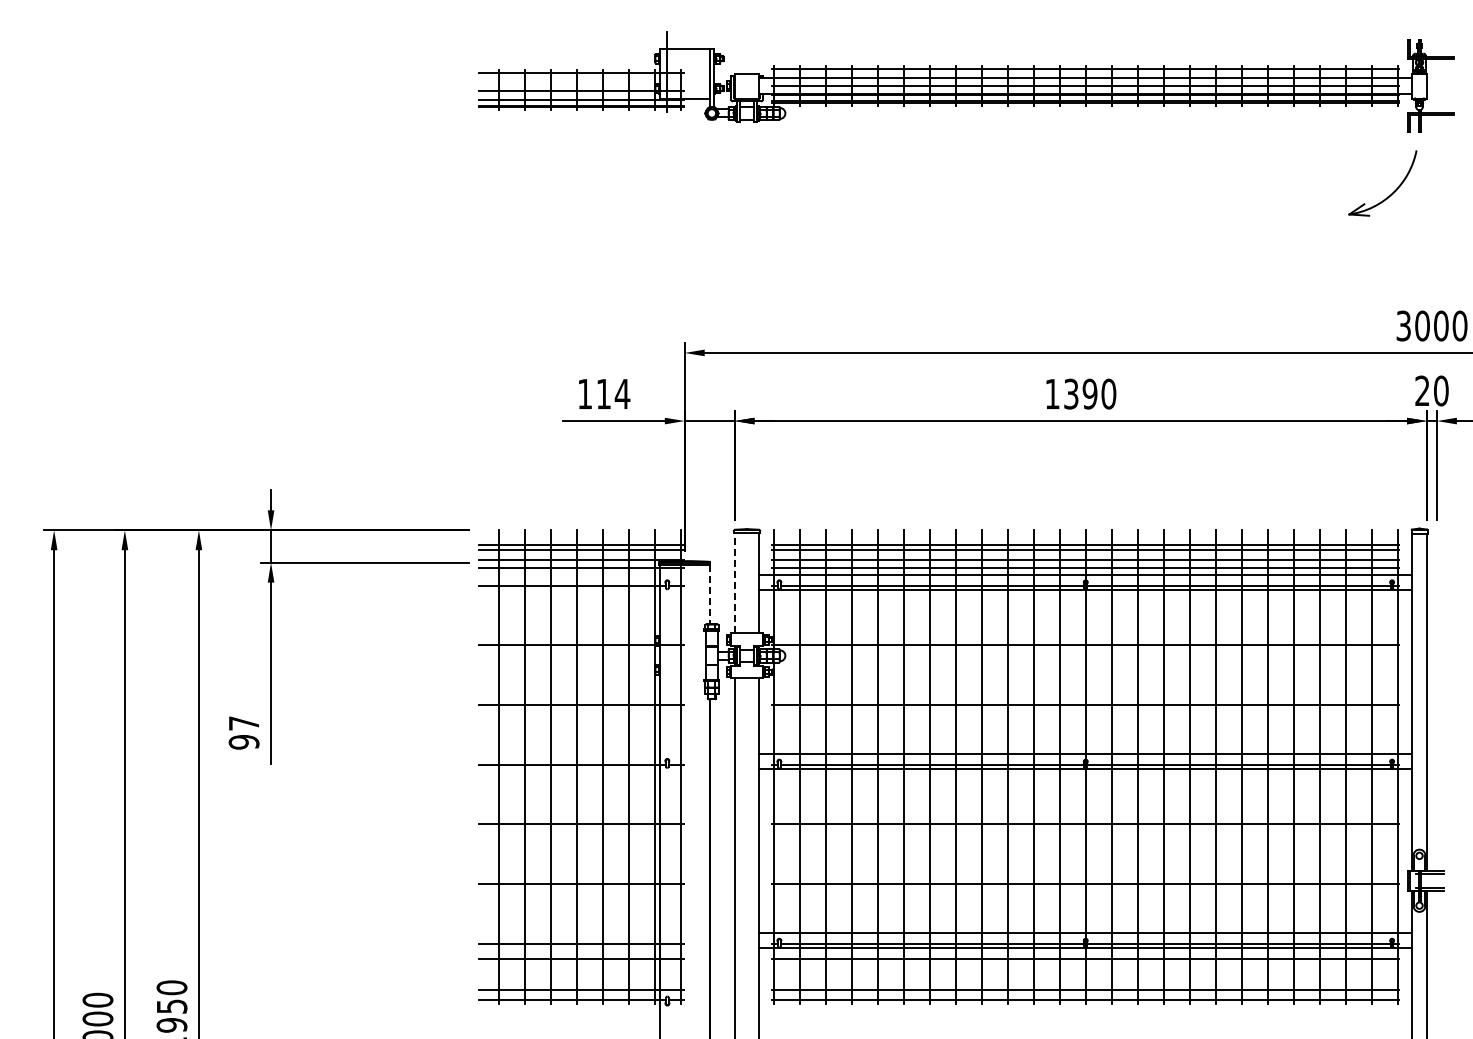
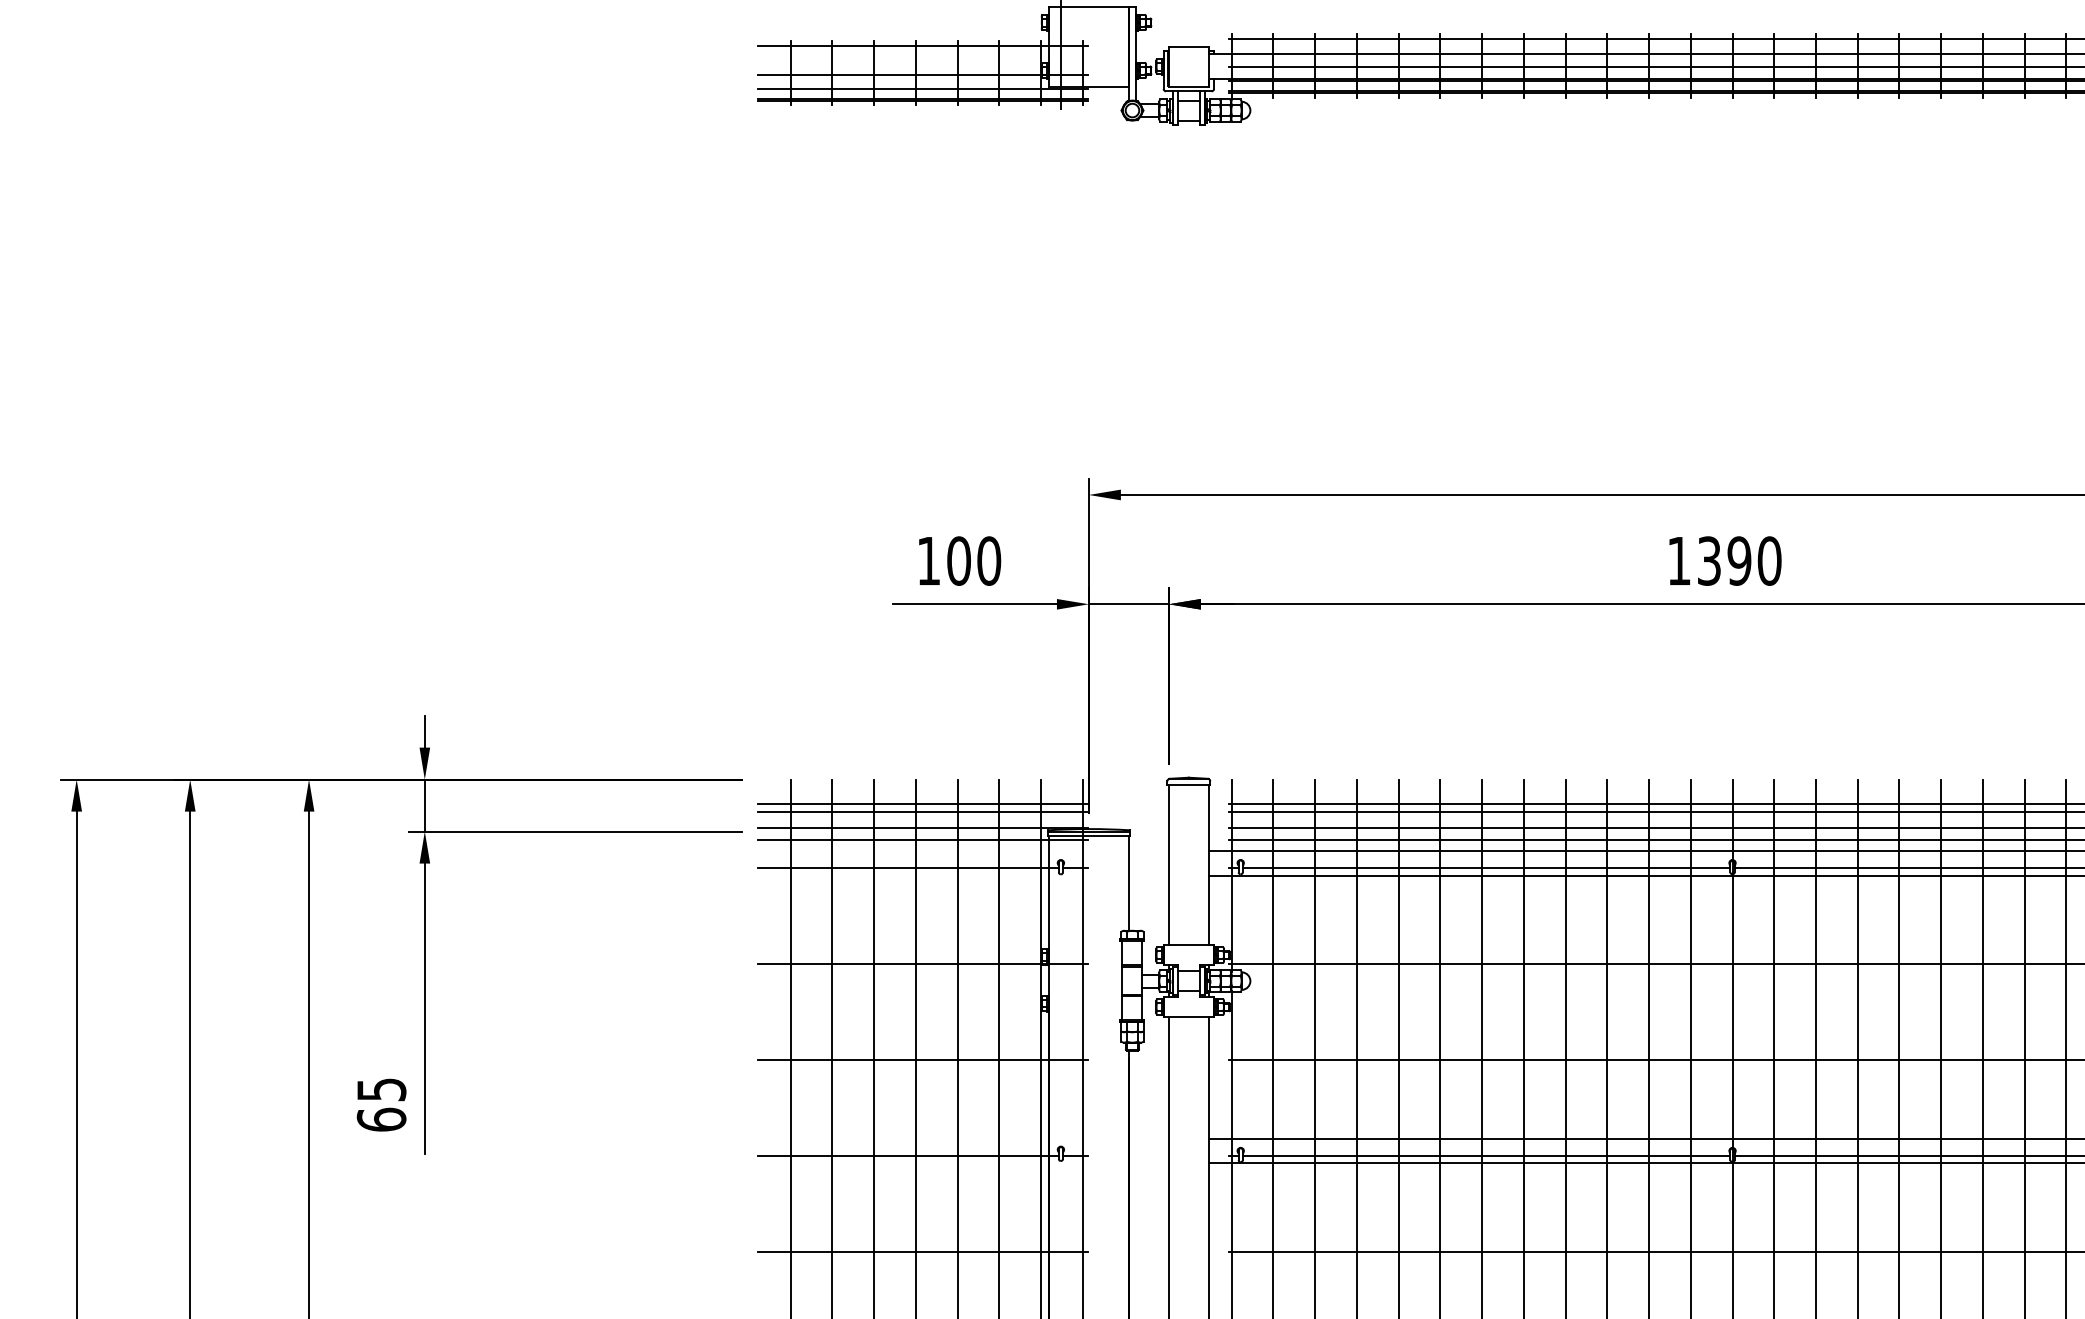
text: (613, 393) -> (974, 560), 114 -> 100
line: (734, 582) -> (1168, 863), dashed -> solid
line: (709, 594) -> (1128, 882), dashed -> solid
text: (243, 732) -> (380, 1104), 97 -> 65

